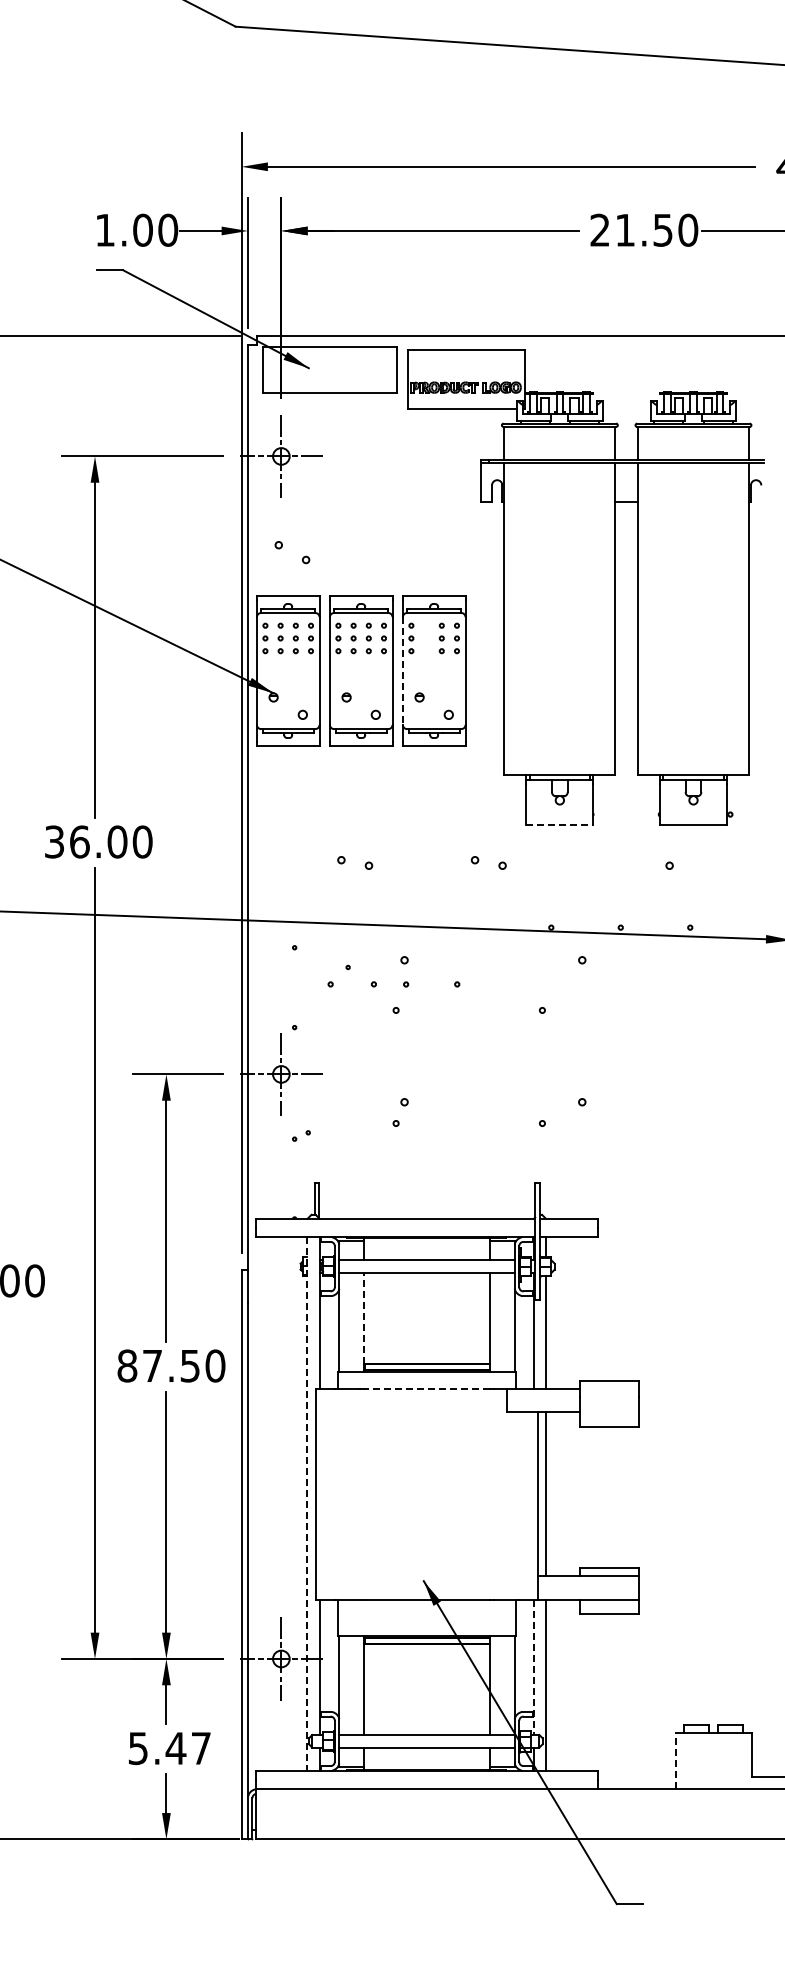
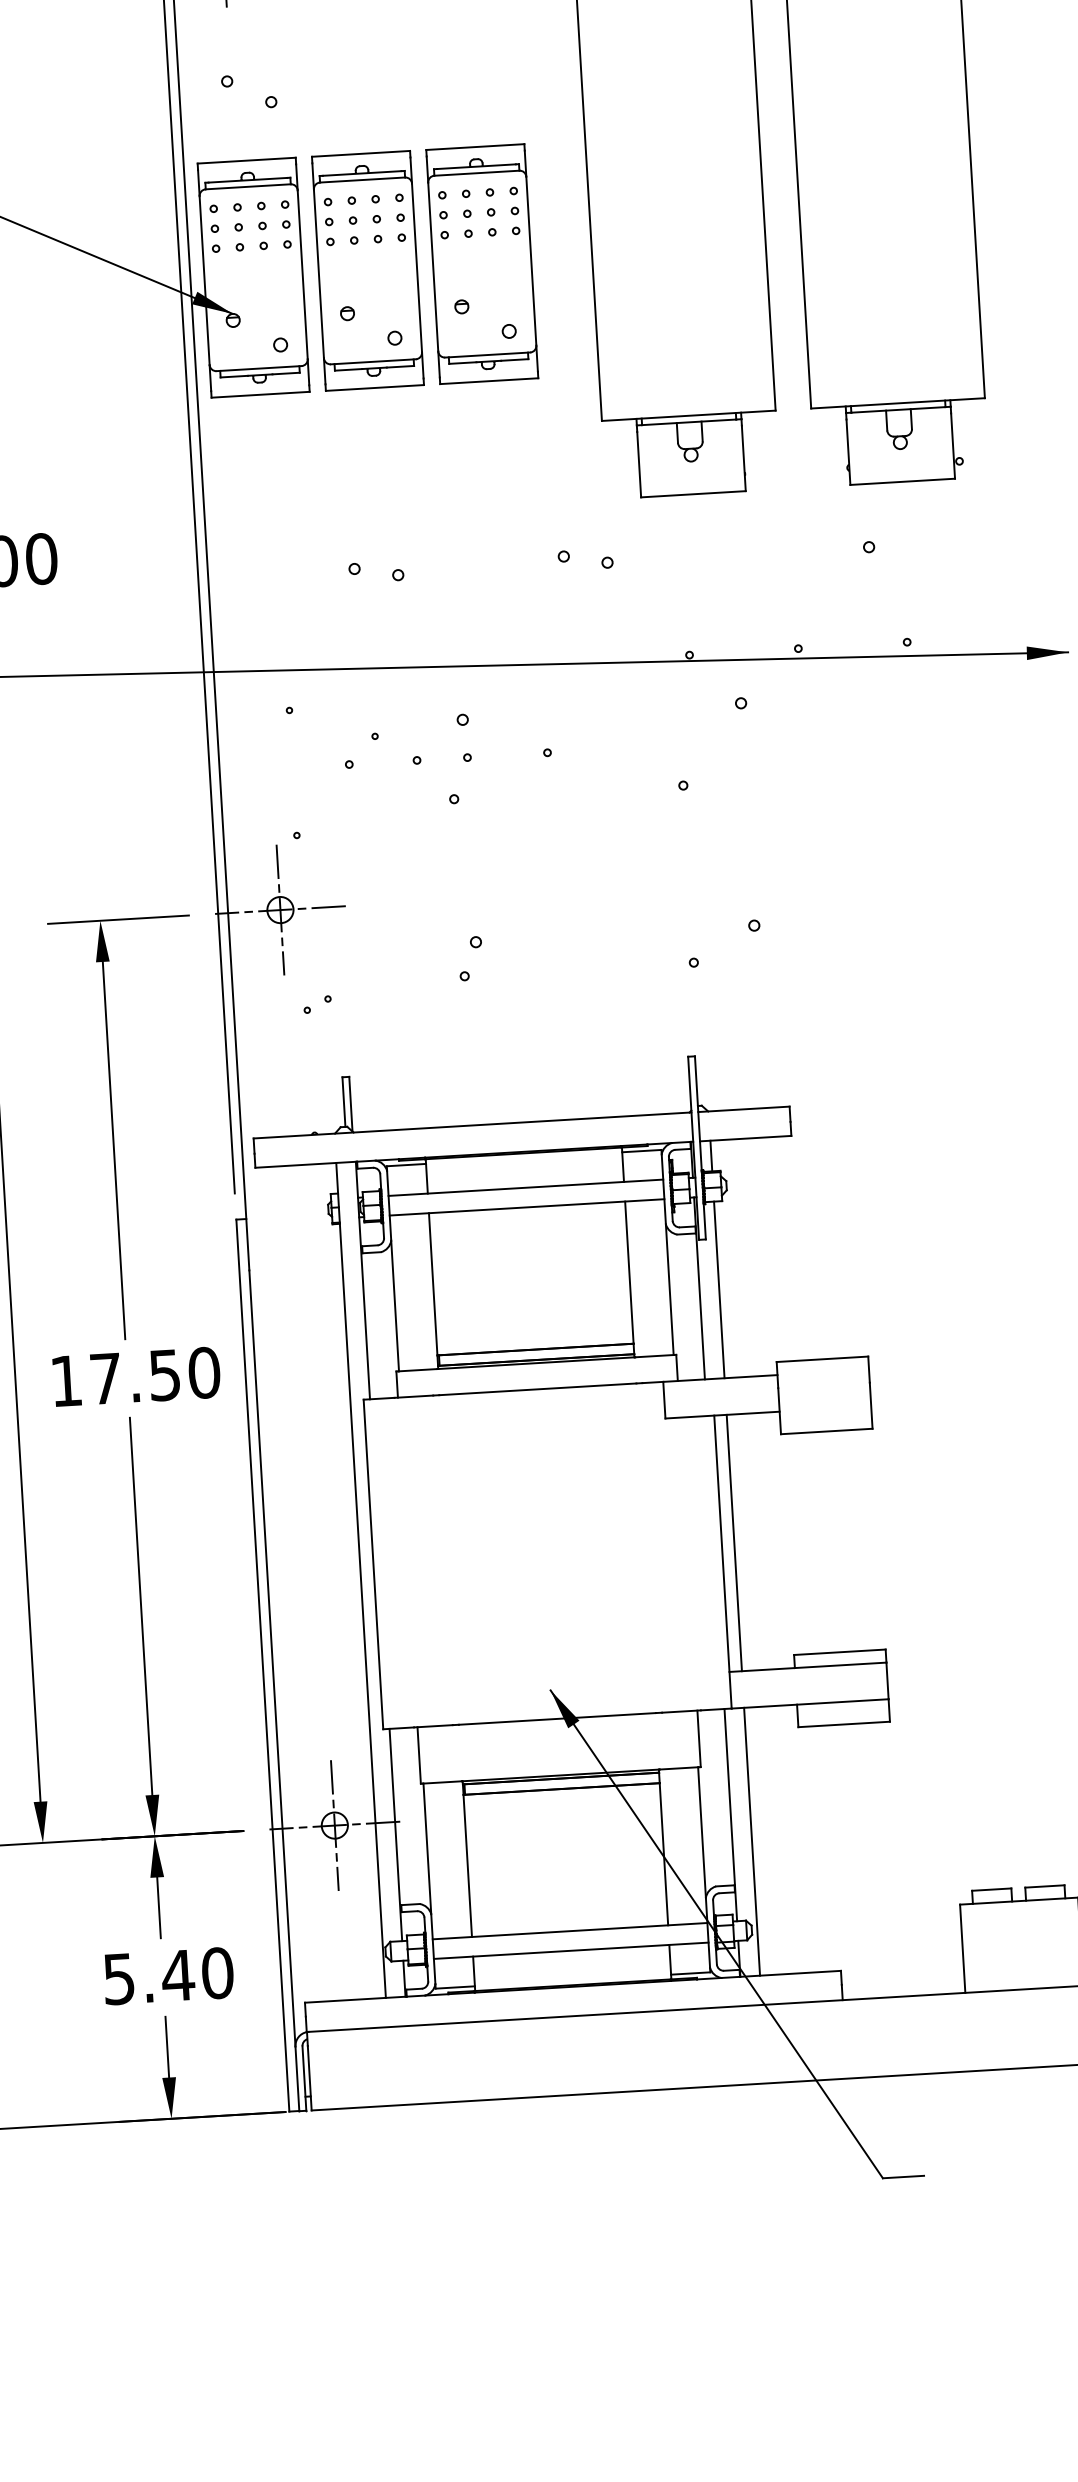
part: (426, 638) -> (467, 213), added
line: (402, 671) -> (432, 267), dashed -> solid
line: (560, 825) -> (694, 494), dashed -> solid
line: (364, 1317) -> (433, 1283), dashed -> solid
text: (127, 1365) -> (66, 1380), 87.50 -> 17.50
line: (427, 1389) -> (538, 1389), dashed -> solid
line: (307, 1503) -> (361, 1579), dashed -> solid
line: (533, 1667) -> (730, 1815), dashed -> solid
text: (201, 1748) -> (218, 1973), 5.47 -> 5.40
line: (676, 1760) -> (963, 1947), dashed -> solid

